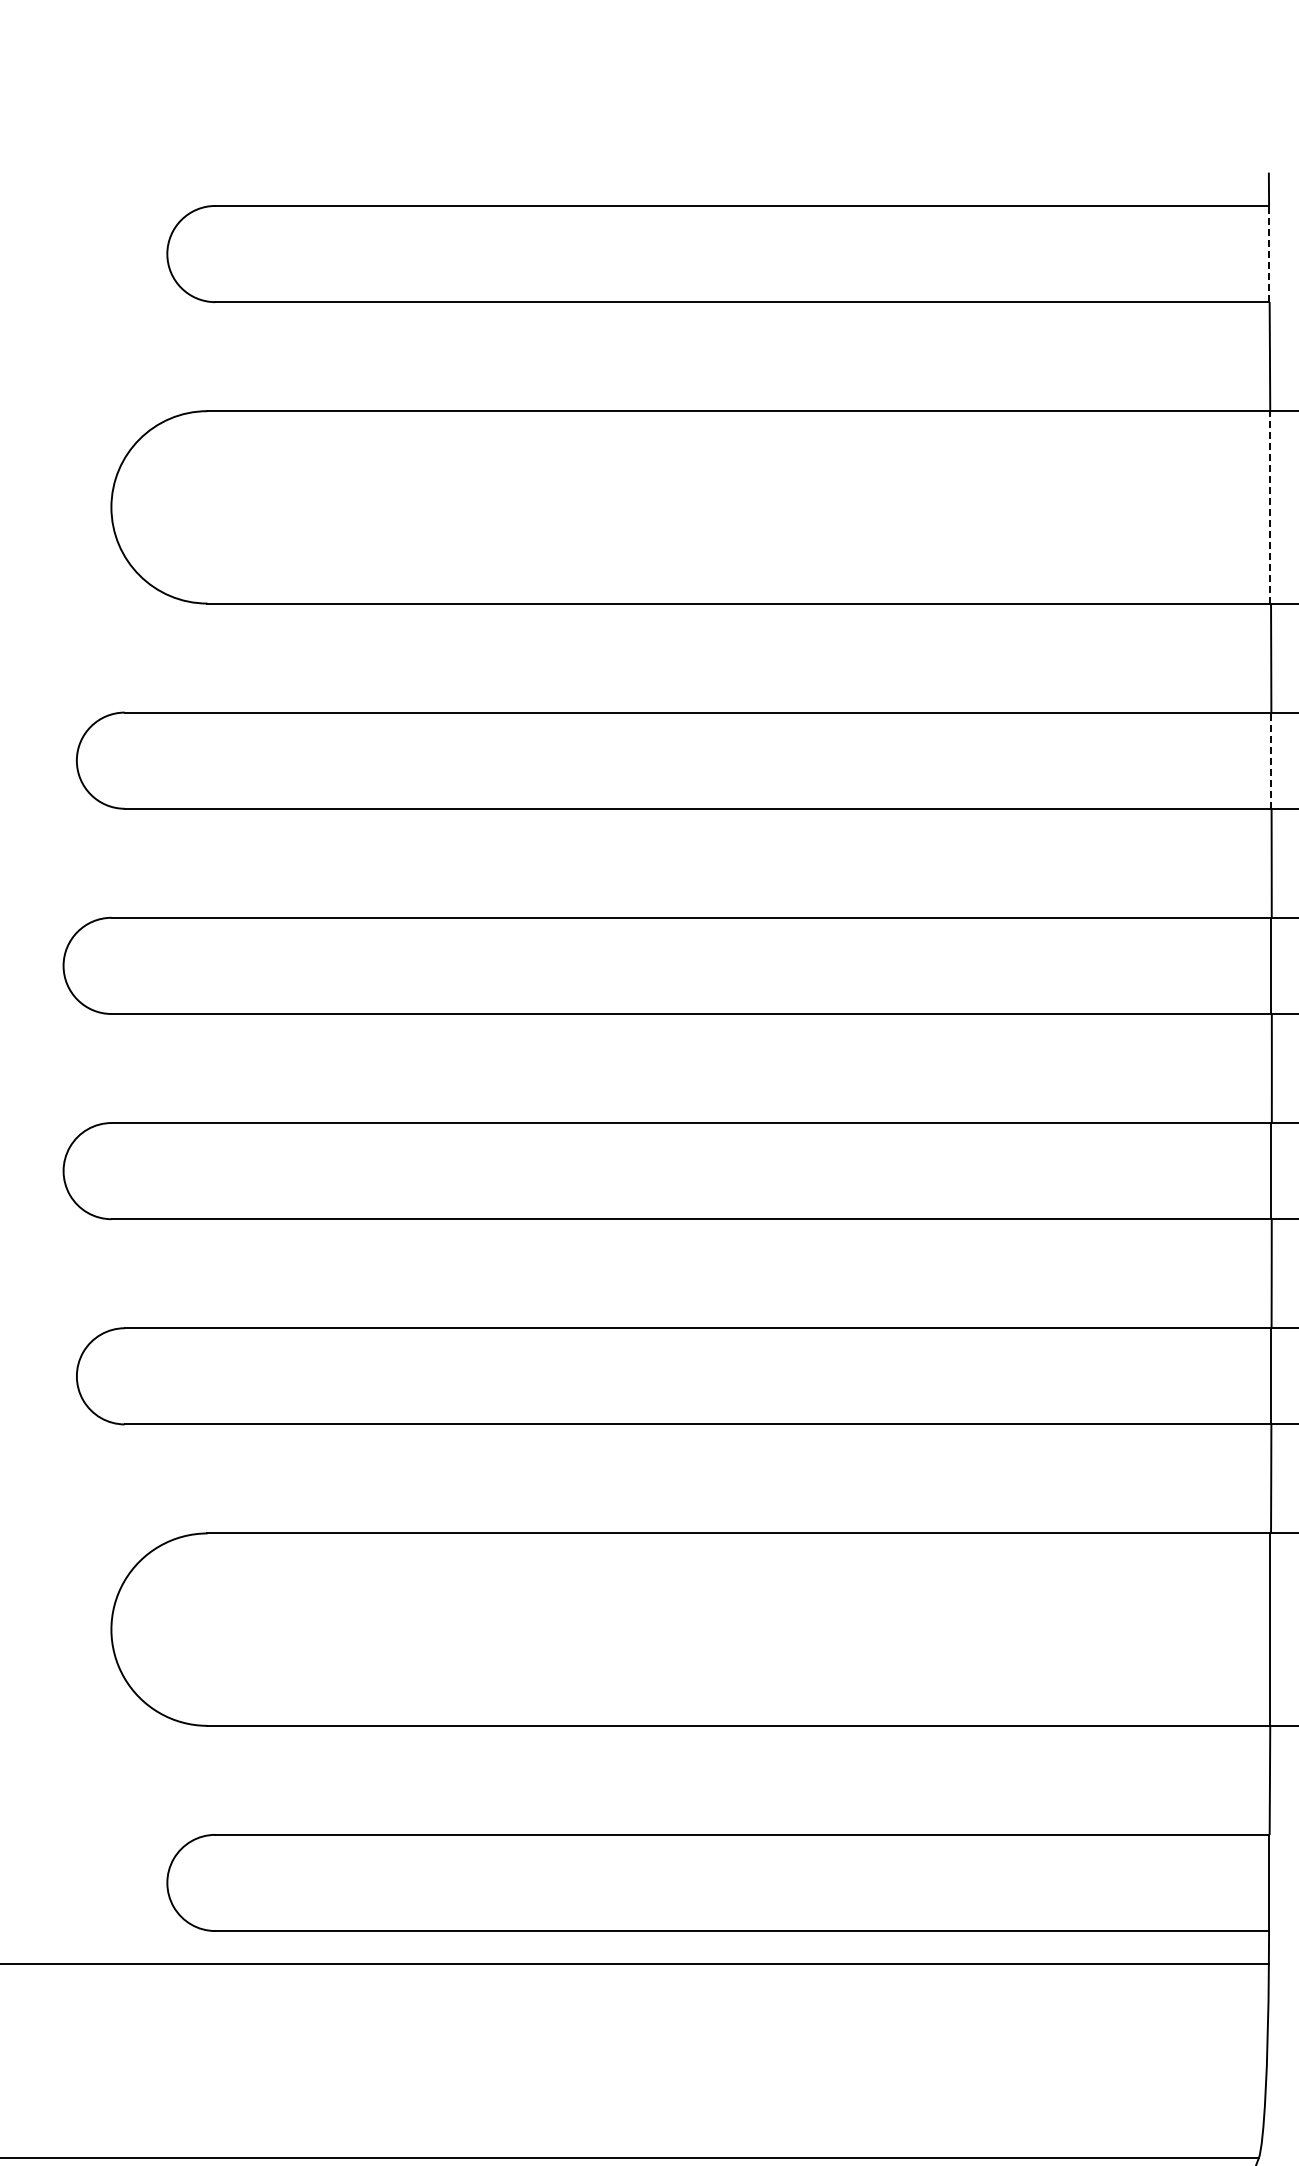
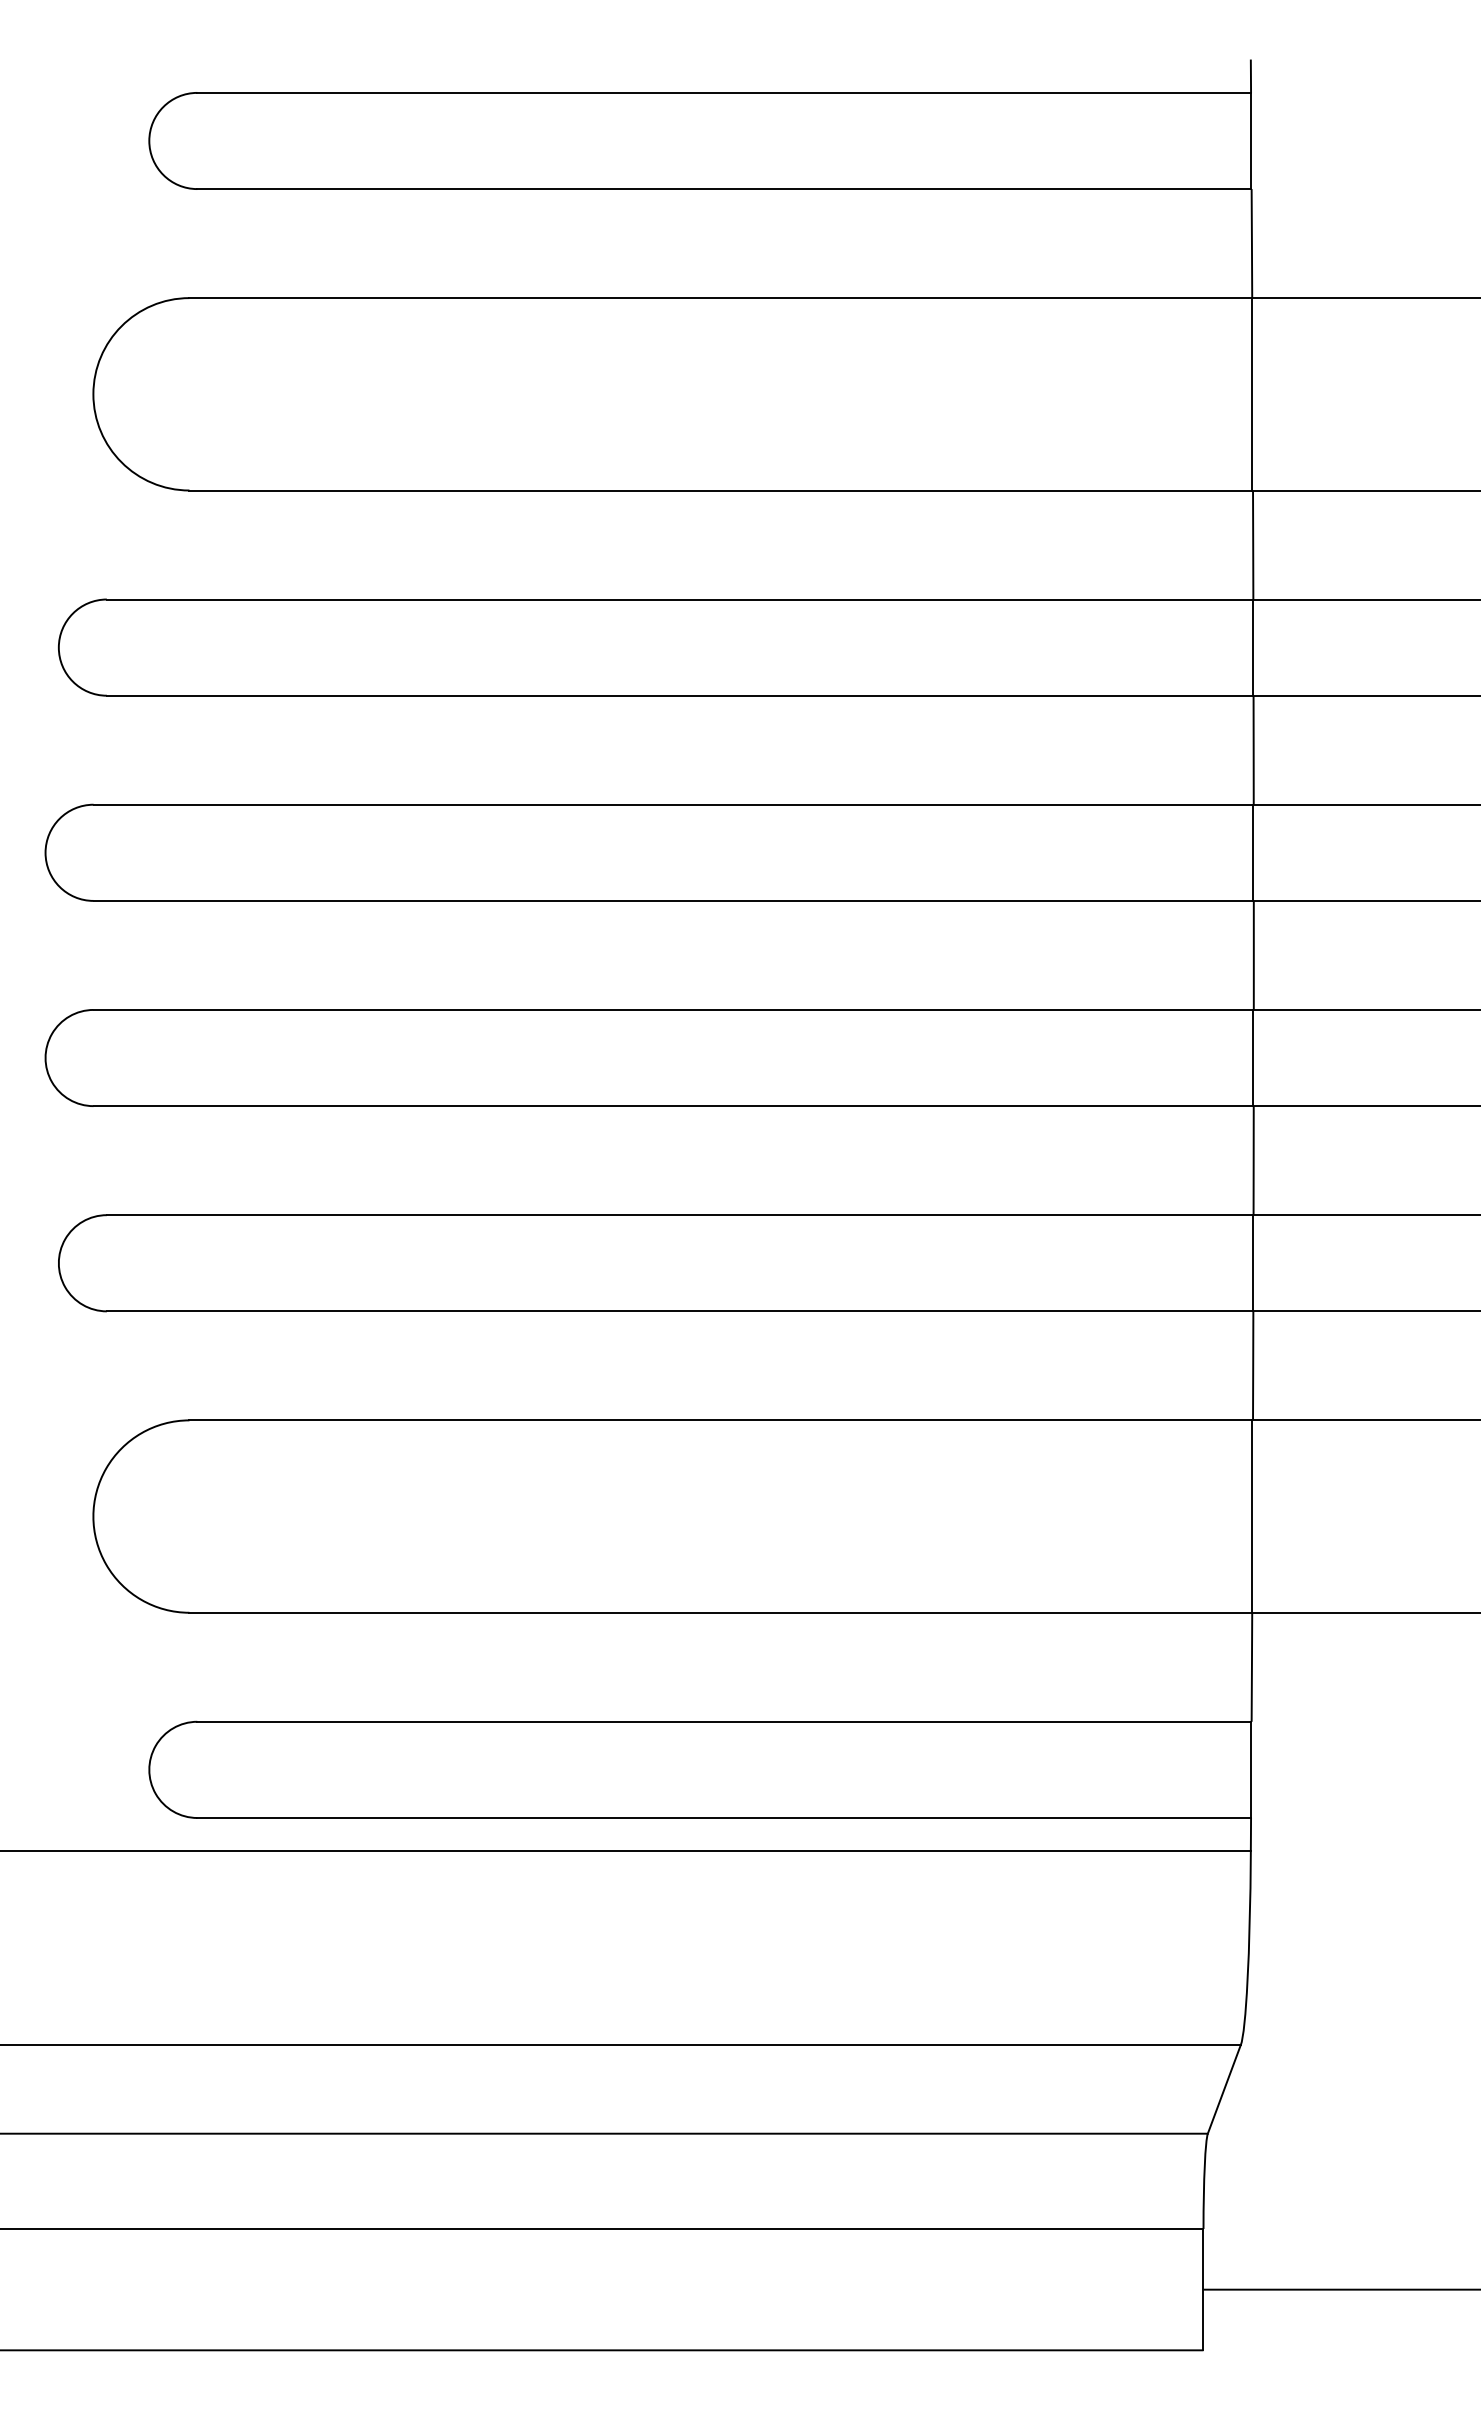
line: (1268, 253) -> (1250, 140), dashed -> solid
line: (1270, 506) -> (1252, 393), dashed -> solid
line: (1270, 760) -> (1252, 647), dashed -> solid

